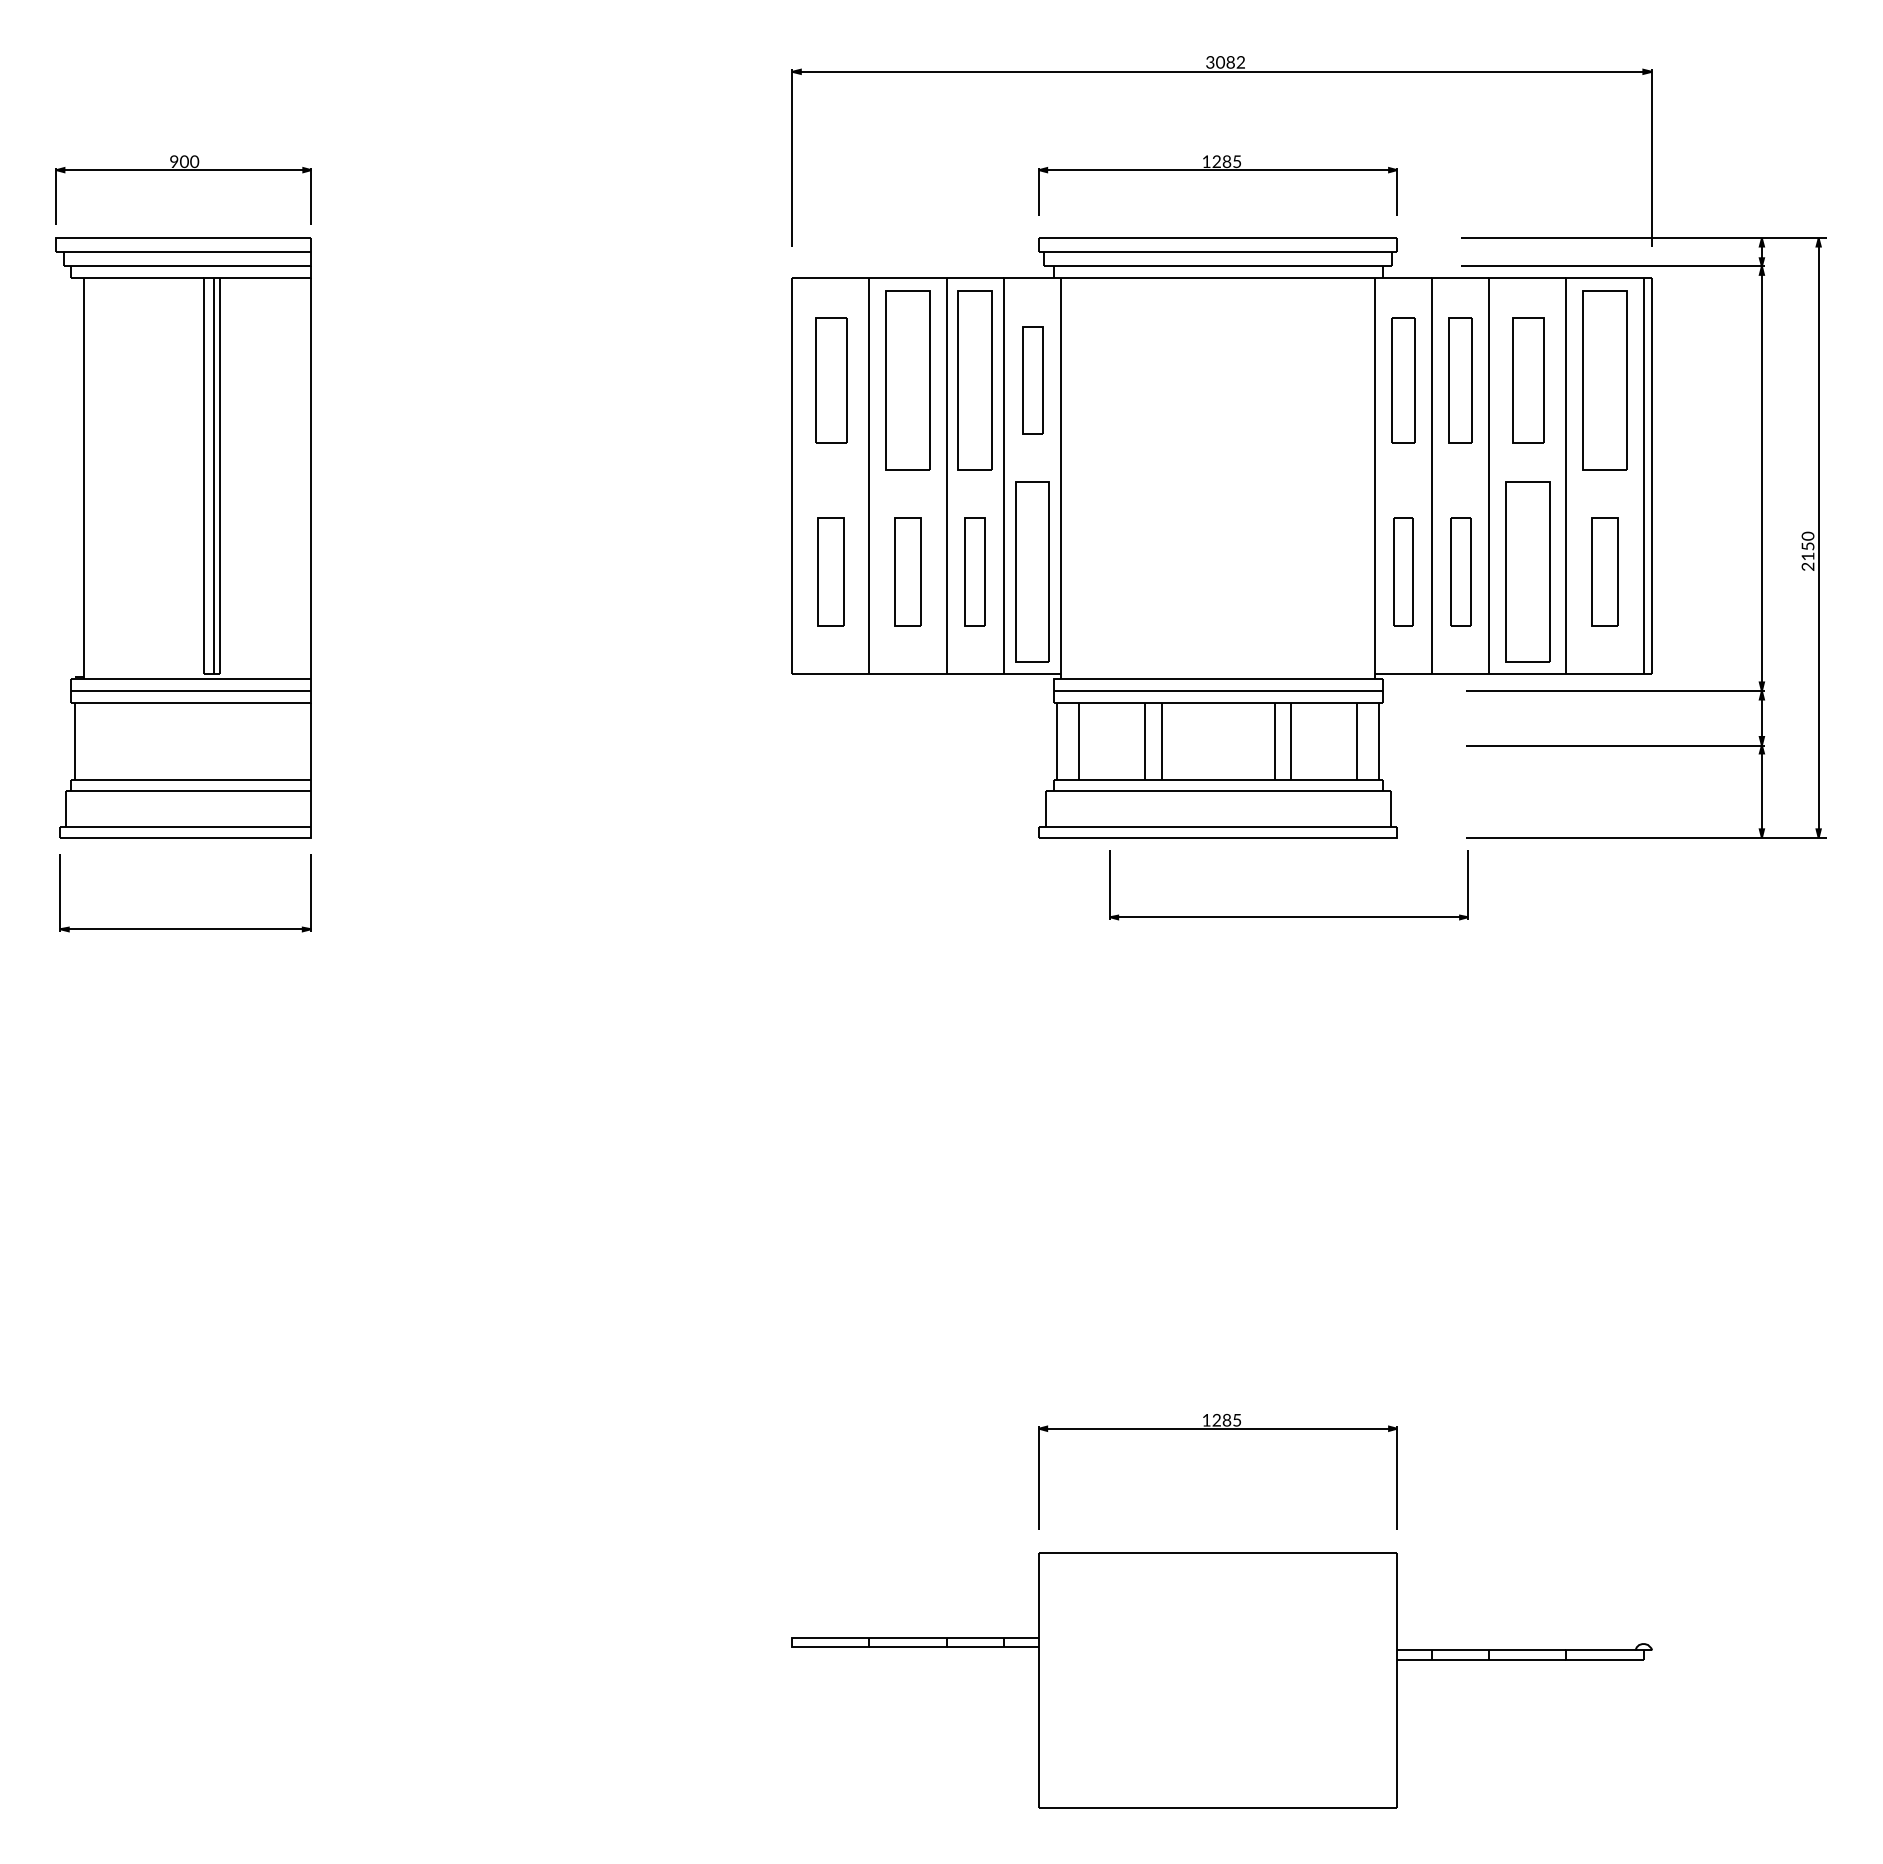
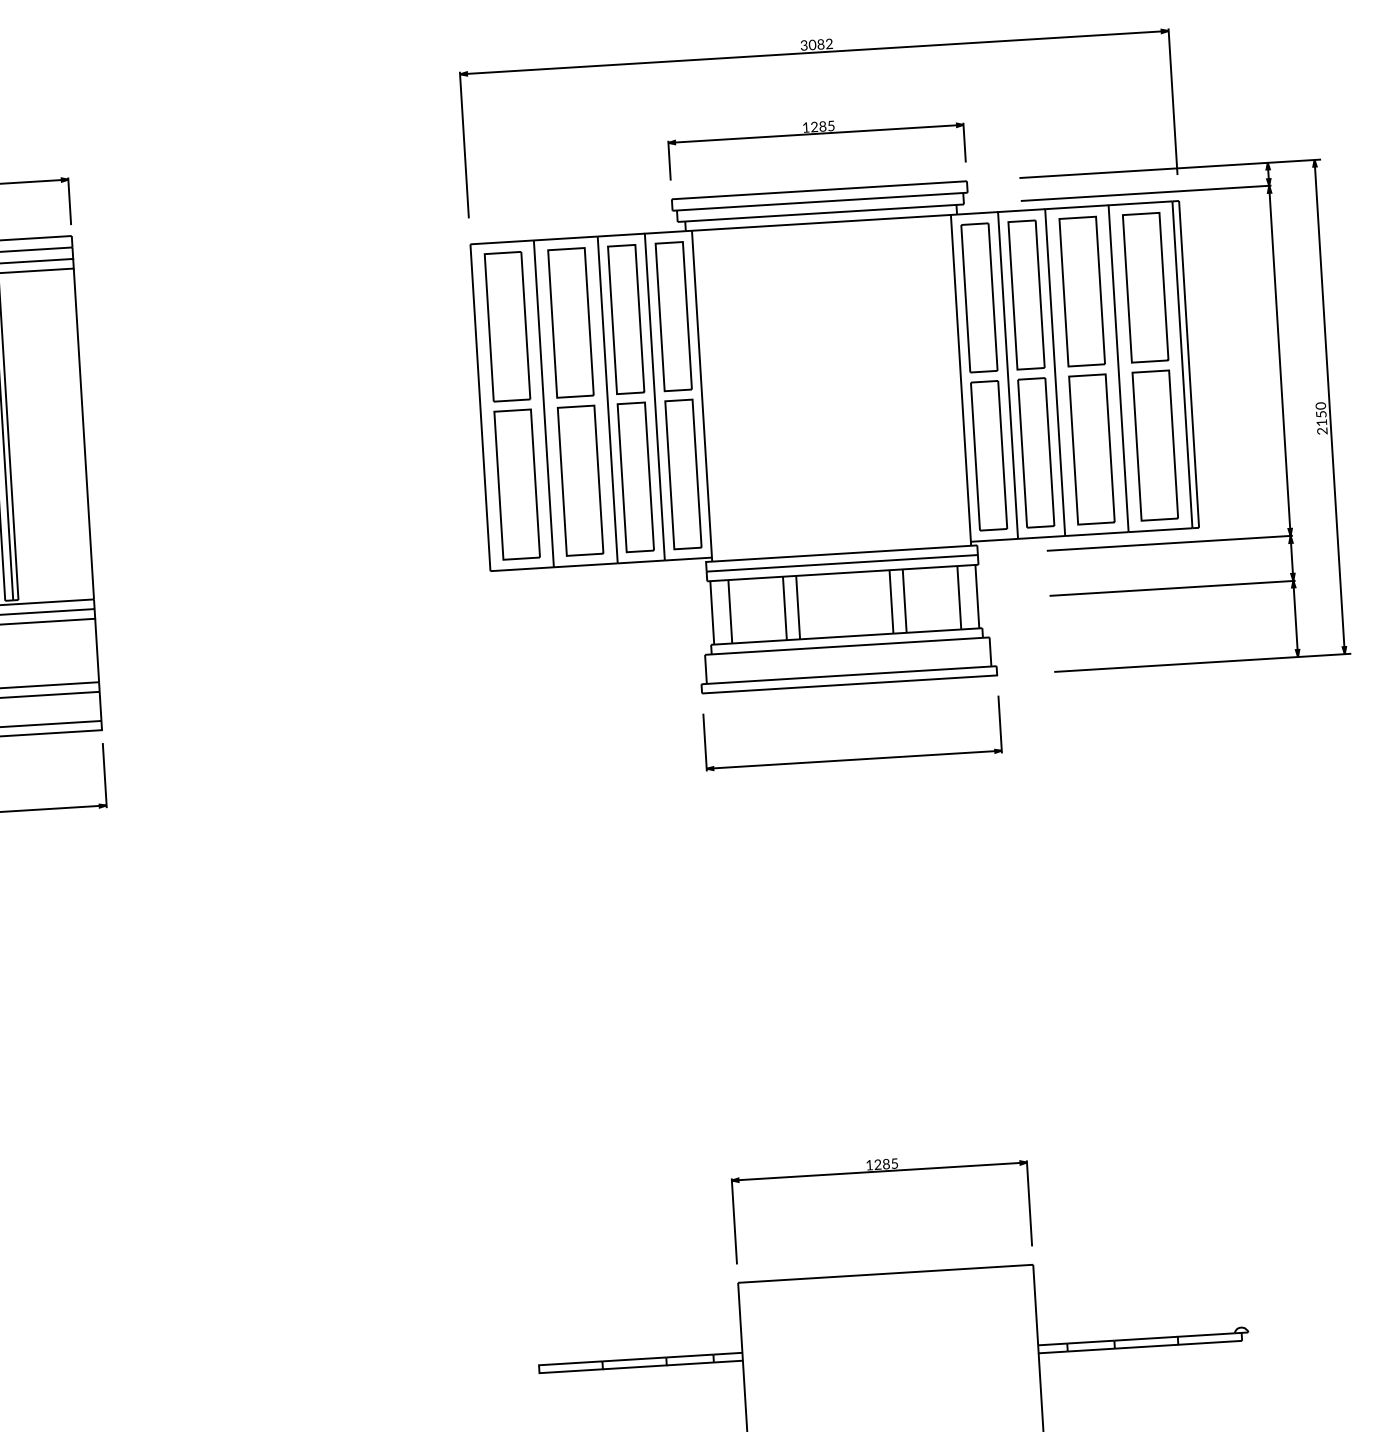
part: (830, 380) -> (507, 326), size x1.43
part: (1032, 380) -> (673, 316), size x1.67
part: (1403, 380) -> (979, 298), size x1.43
part: (1460, 380) -> (1026, 295), size x1.43
part: (1527, 380) -> (1081, 291), size x1.43
part: (830, 571) -> (516, 484), size x1.67
part: (907, 571) -> (580, 480), size x1.67
part: (974, 571) -> (635, 477), size x1.67
part: (1403, 571) -> (989, 455), size x1.67
part: (1460, 571) -> (1036, 452), size x1.67
part: (1604, 571) -> (1154, 445), size x1.67
part: (1288, 916) -> (853, 759), moved

